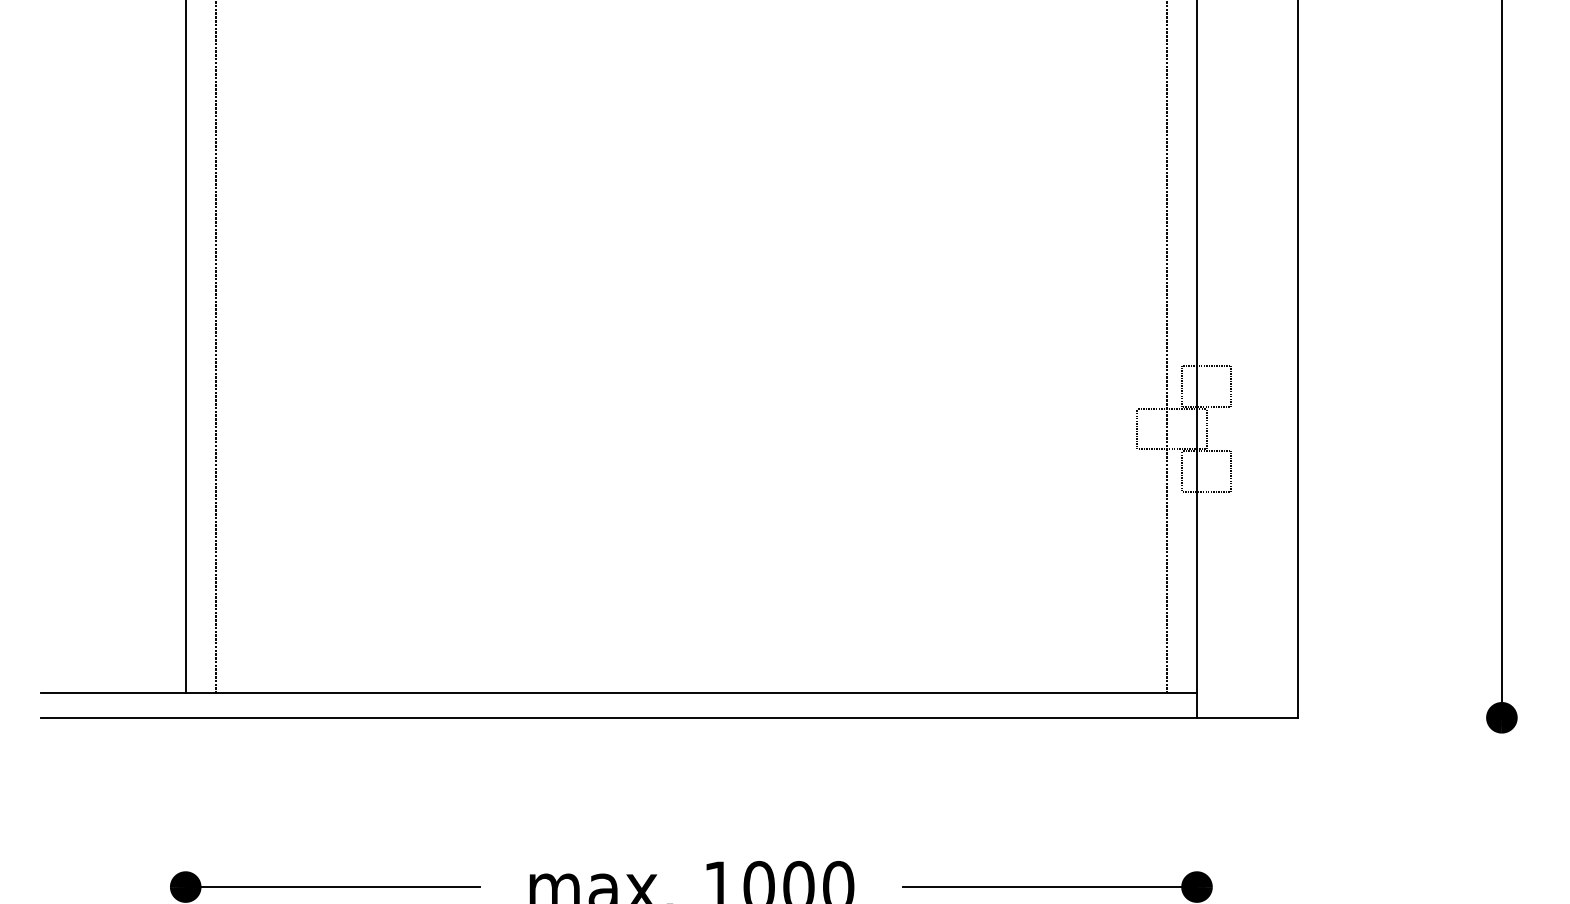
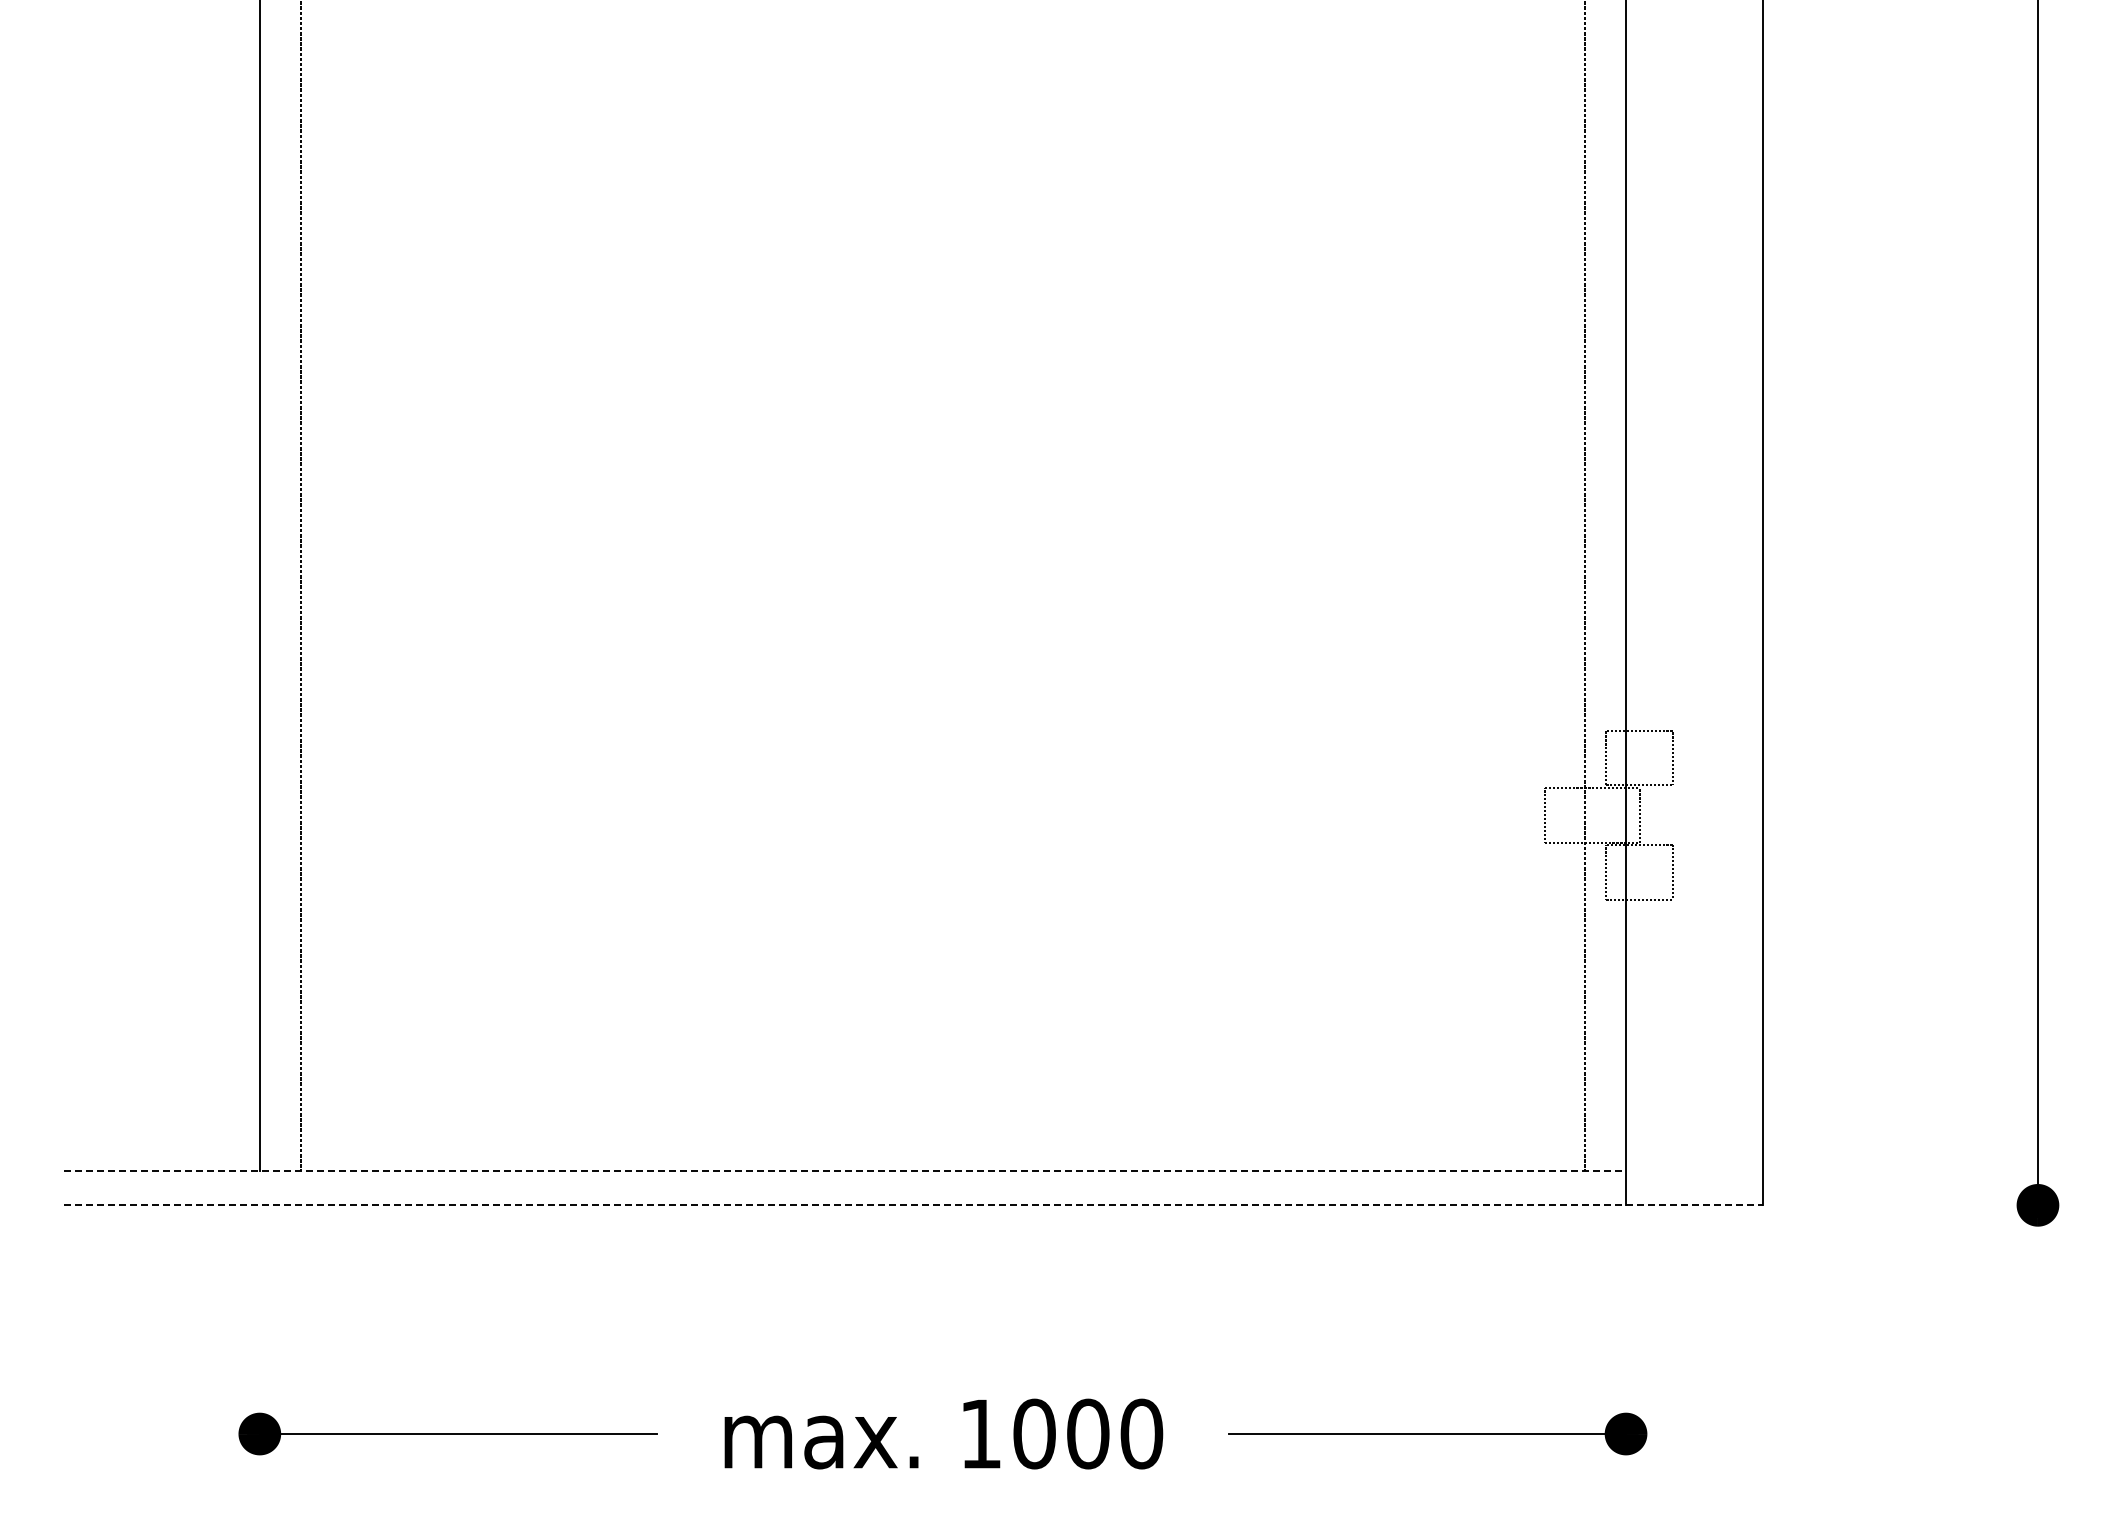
line: (619, 692) -> (845, 1171), solid -> dashed
line: (669, 717) -> (913, 1205), solid -> dashed

